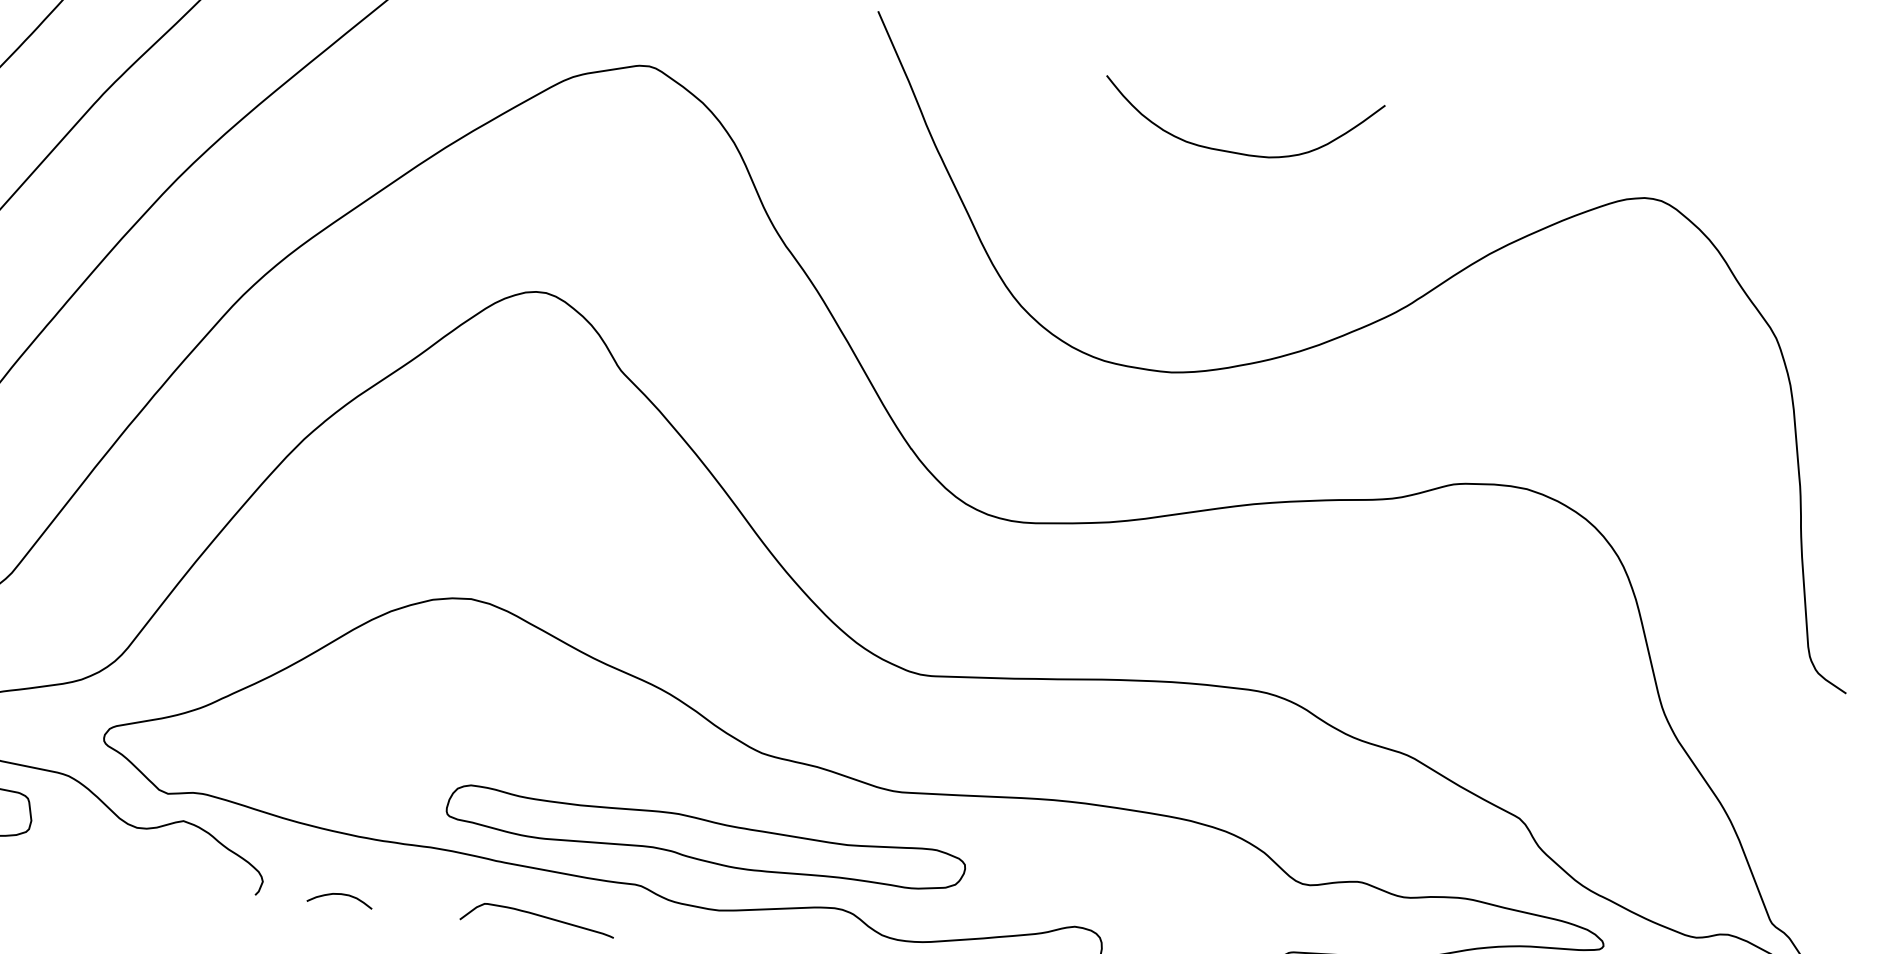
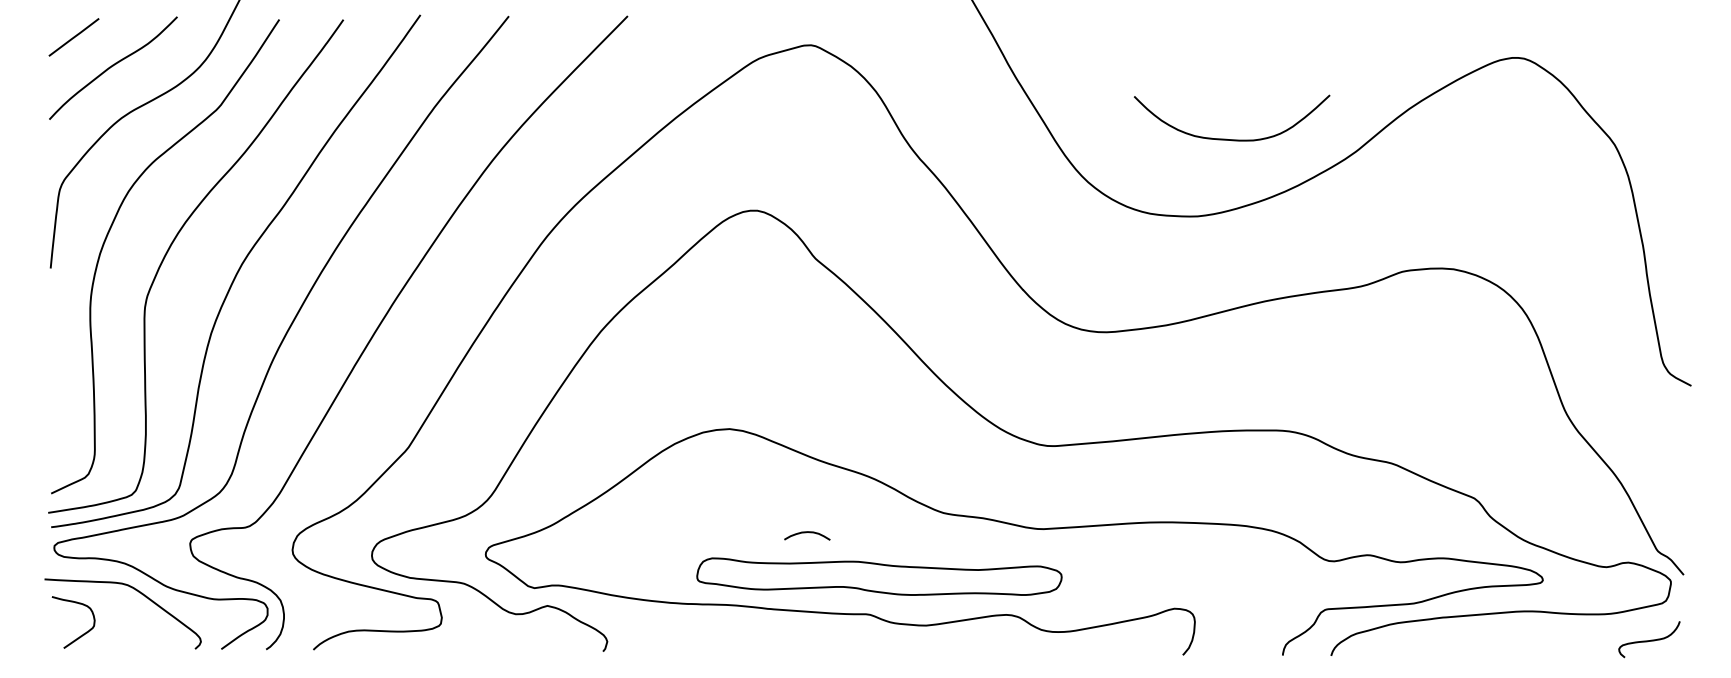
curve: (1231, 150) -> (1226, 138), moved
part: (706, 838) -> (879, 576), moved
curve: (339, 895) -> (806, 533), moved
curve: (538, 917) -> (801, 644), removed

